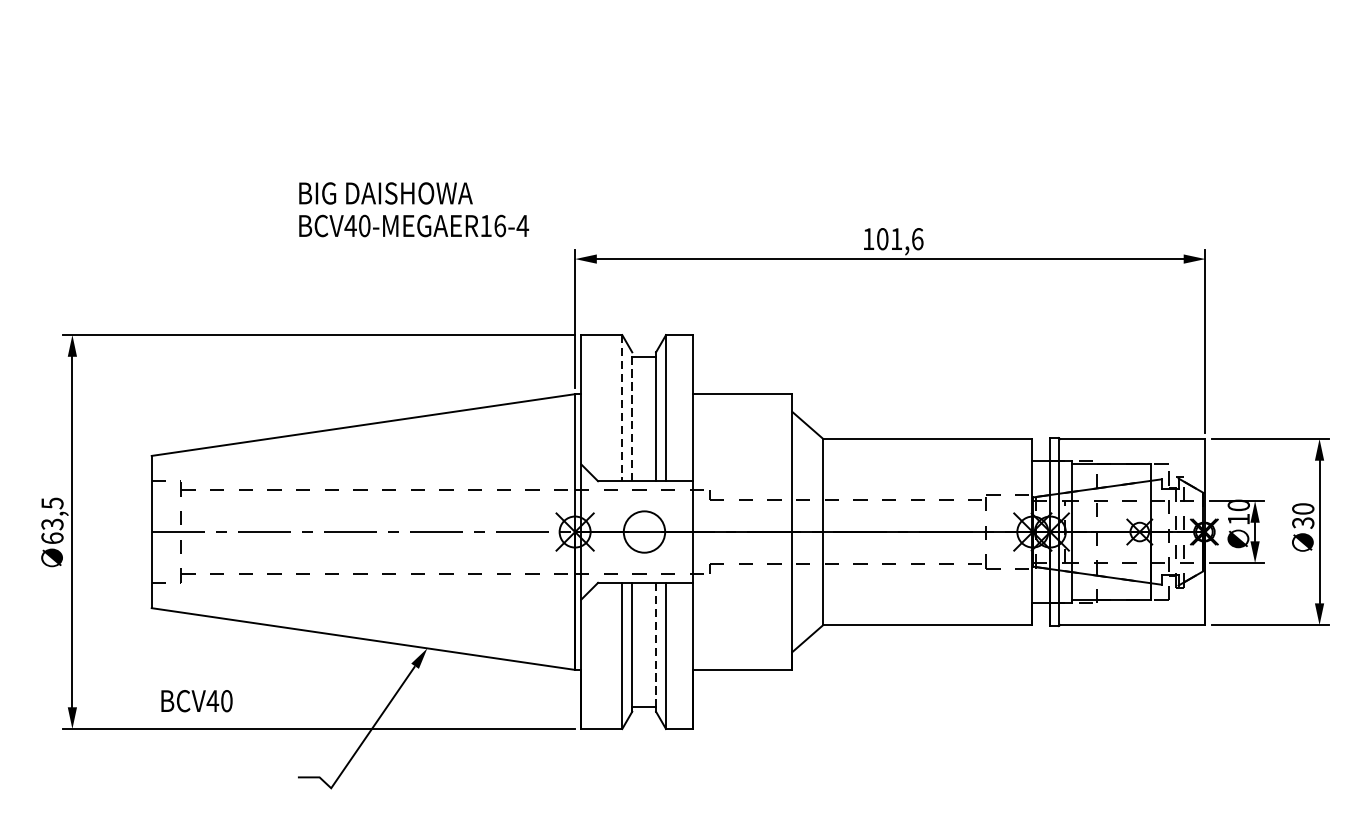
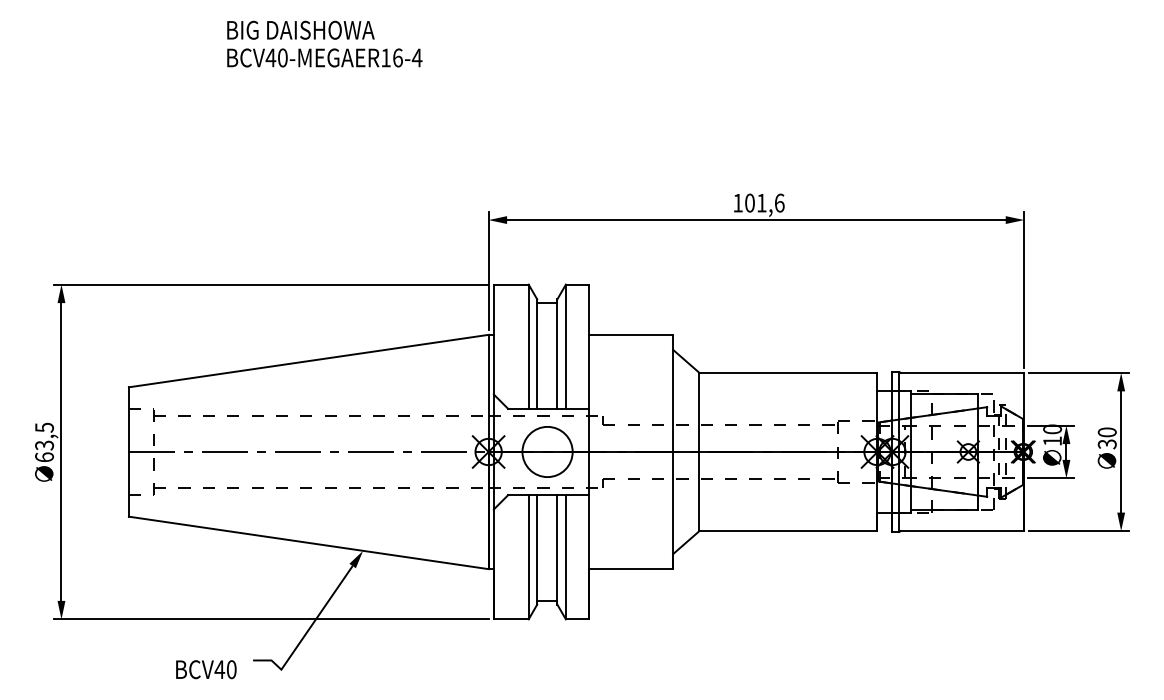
text: (413, 208) -> (324, 43), moved
line: (622, 409) -> (528, 347), dashed -> solid
line: (632, 417) -> (537, 354), dashed -> solid
circle: (644, 531) -> (547, 451), size x1.43
line: (656, 646) -> (557, 549), dashed -> solid
text: (197, 700) -> (206, 669), moved

